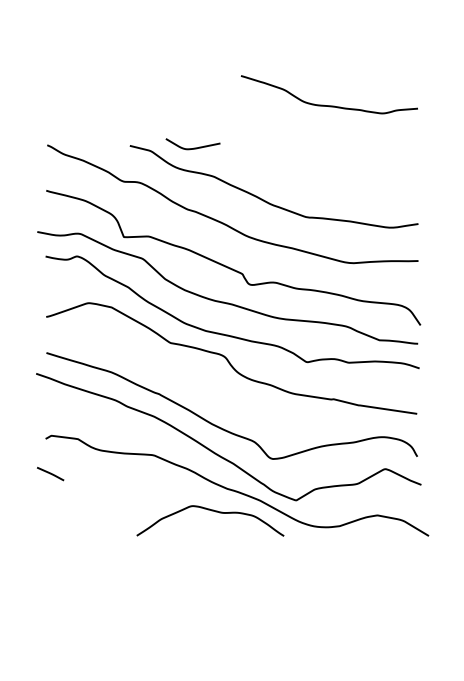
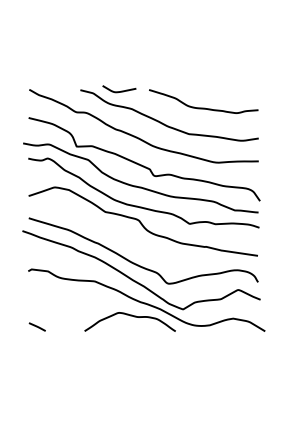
curve: (329, 104) -> (203, 107), moved
line: (49, 473) -> (36, 326), moved

